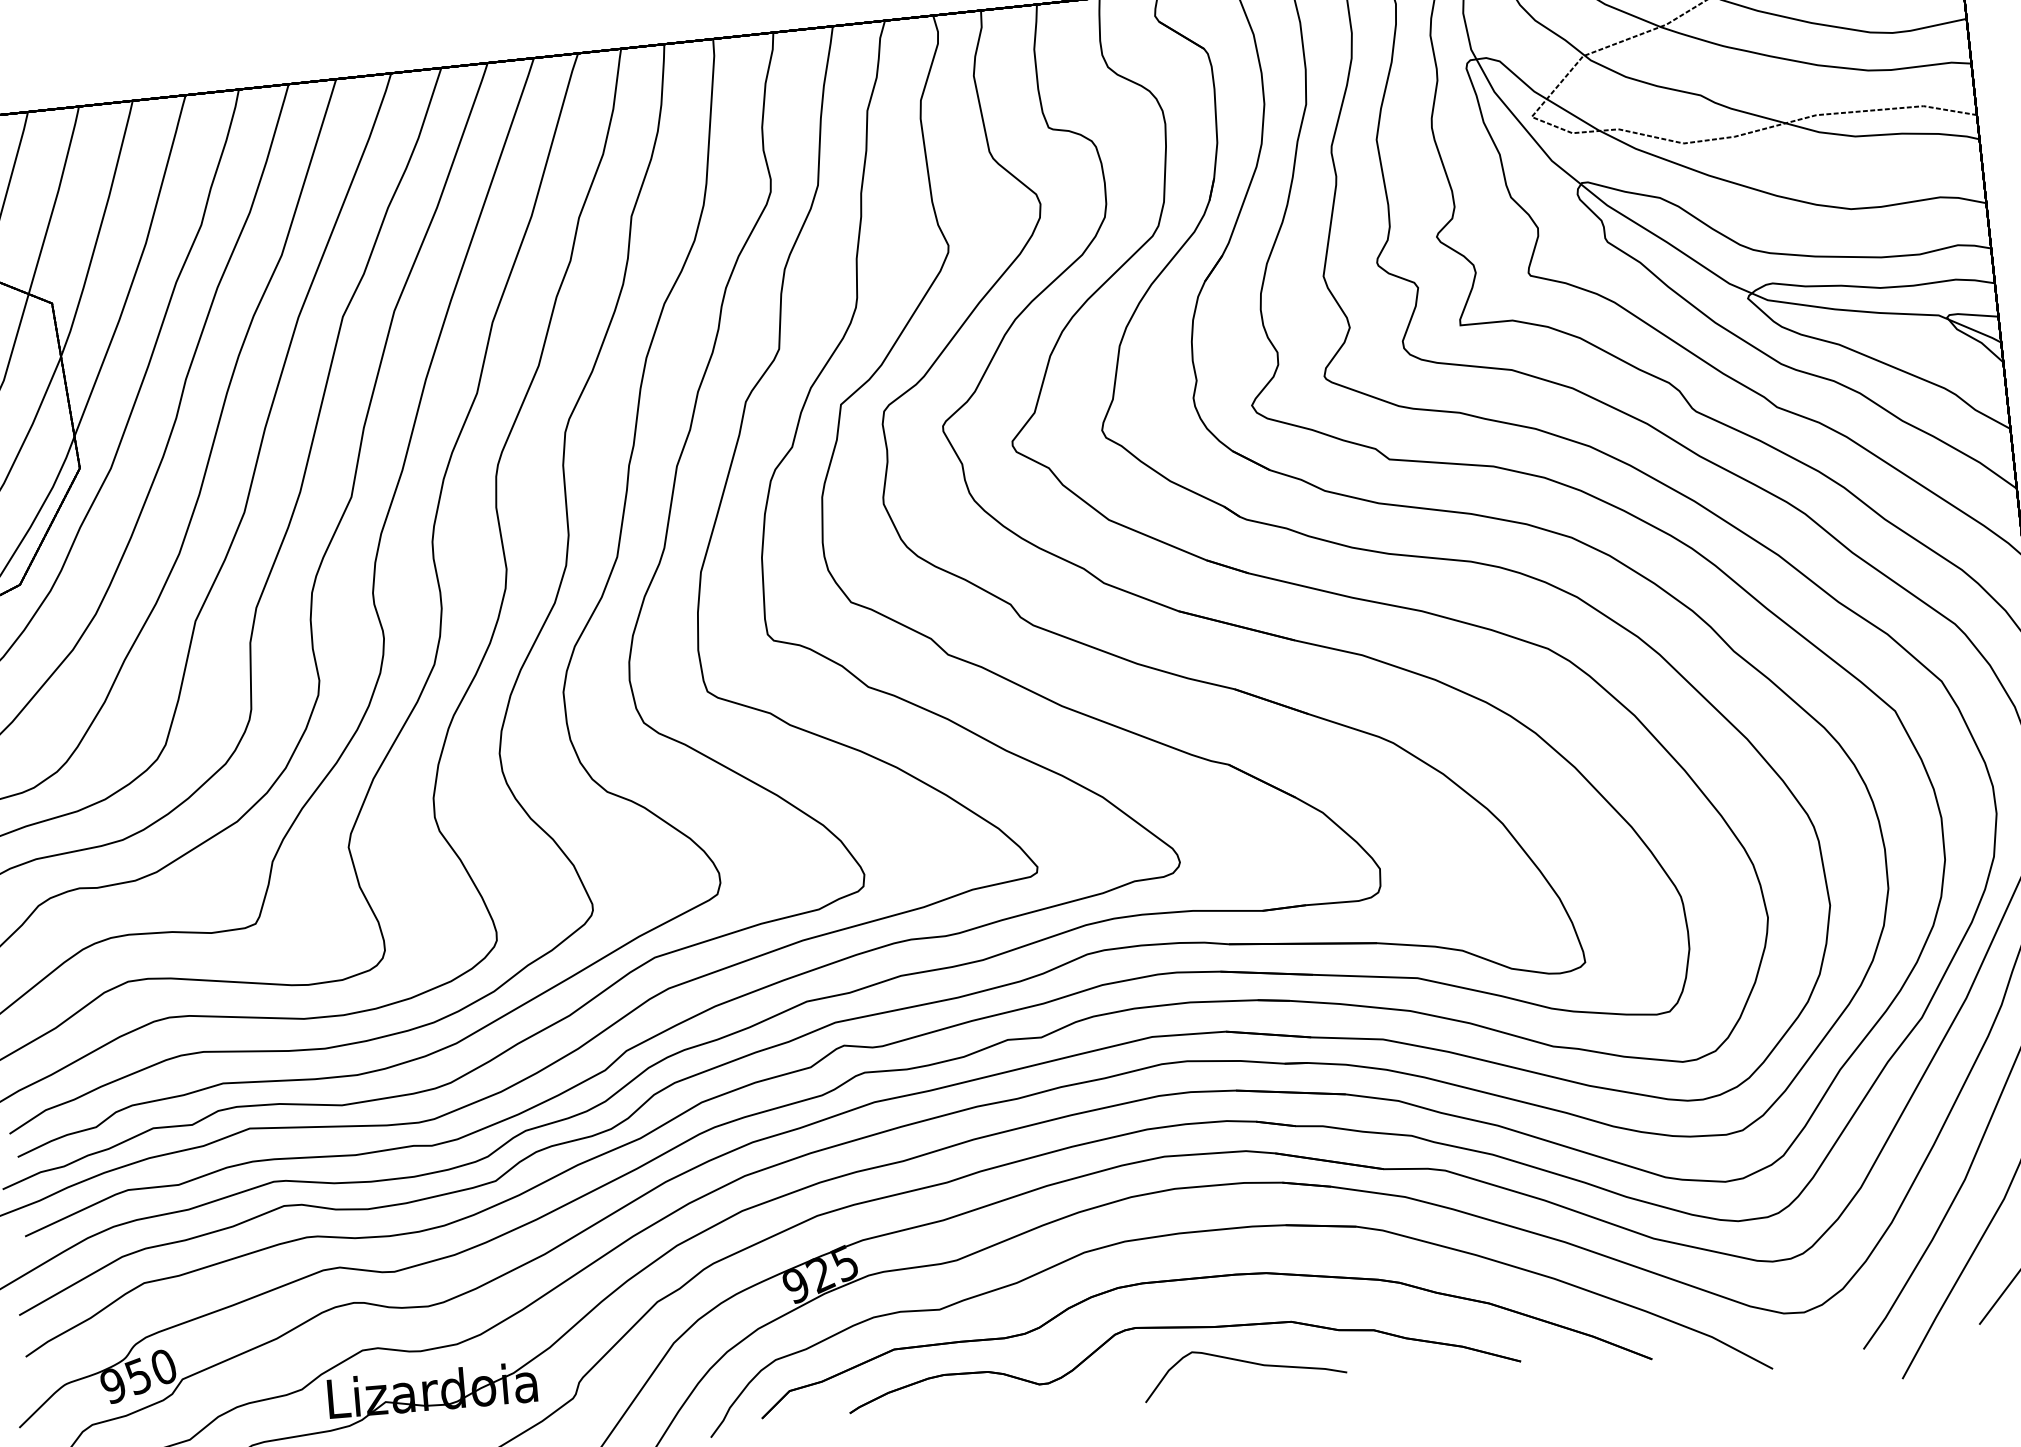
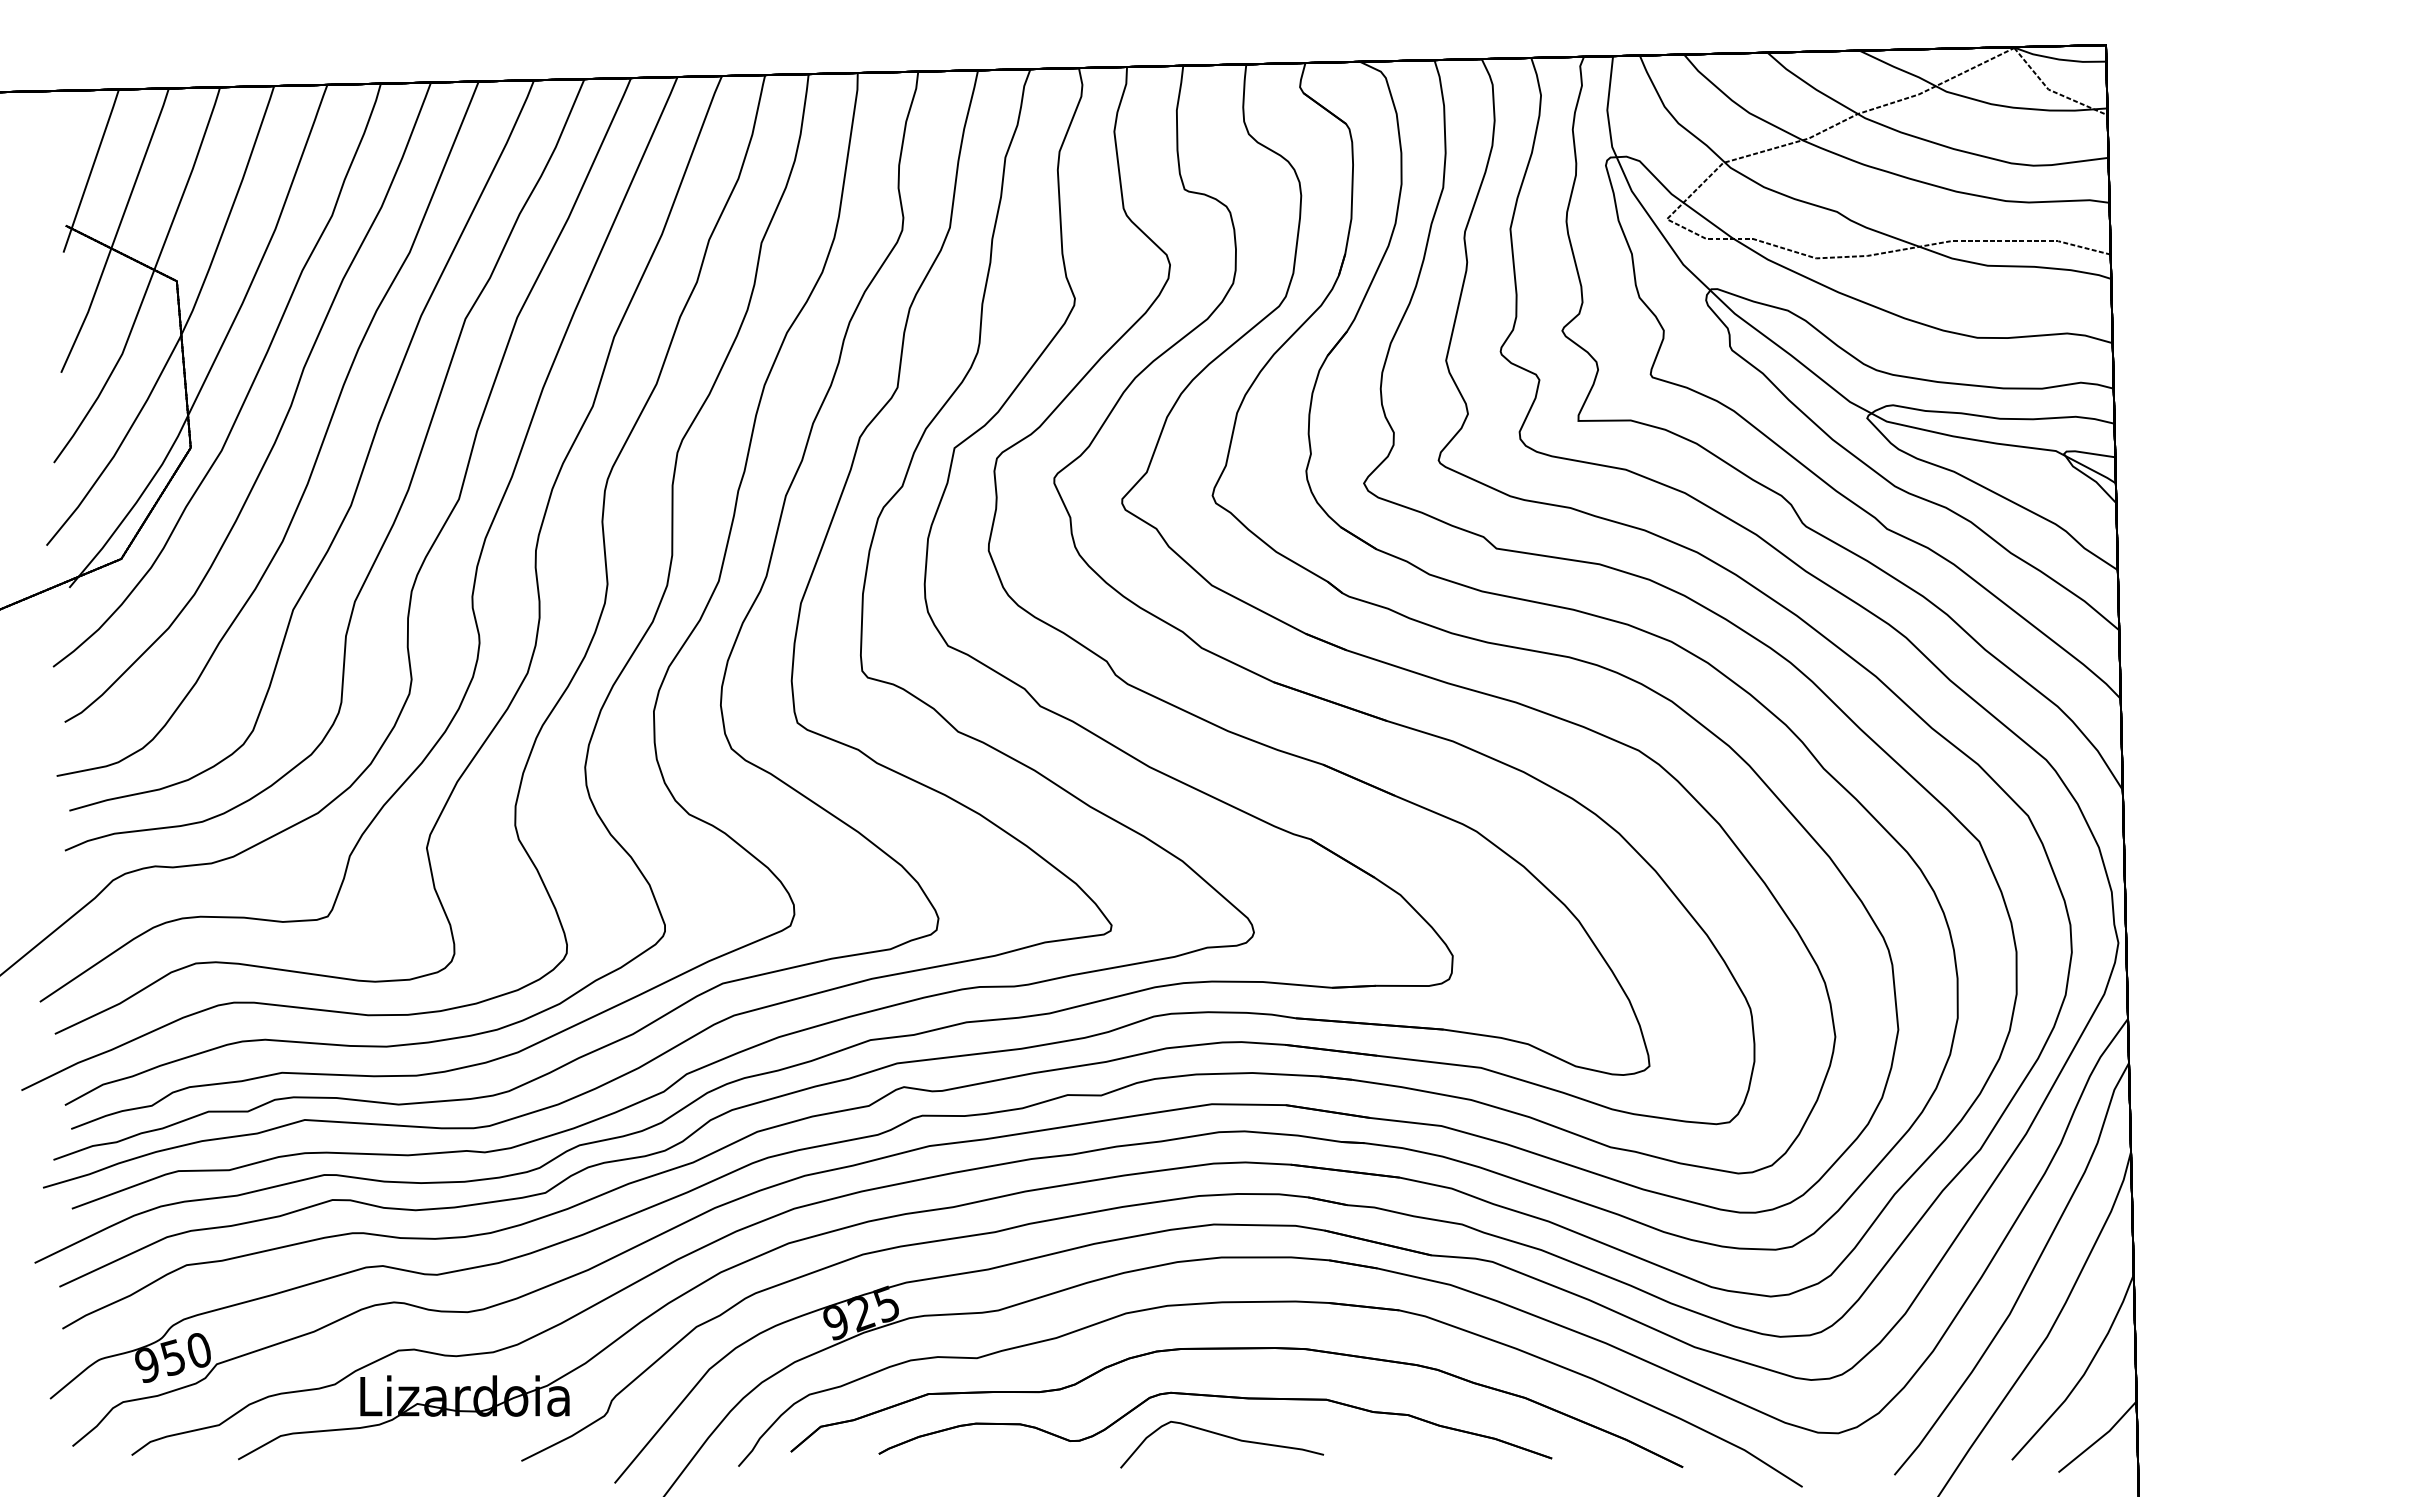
part: (1244, 1362) -> (1222, 1436), moved

